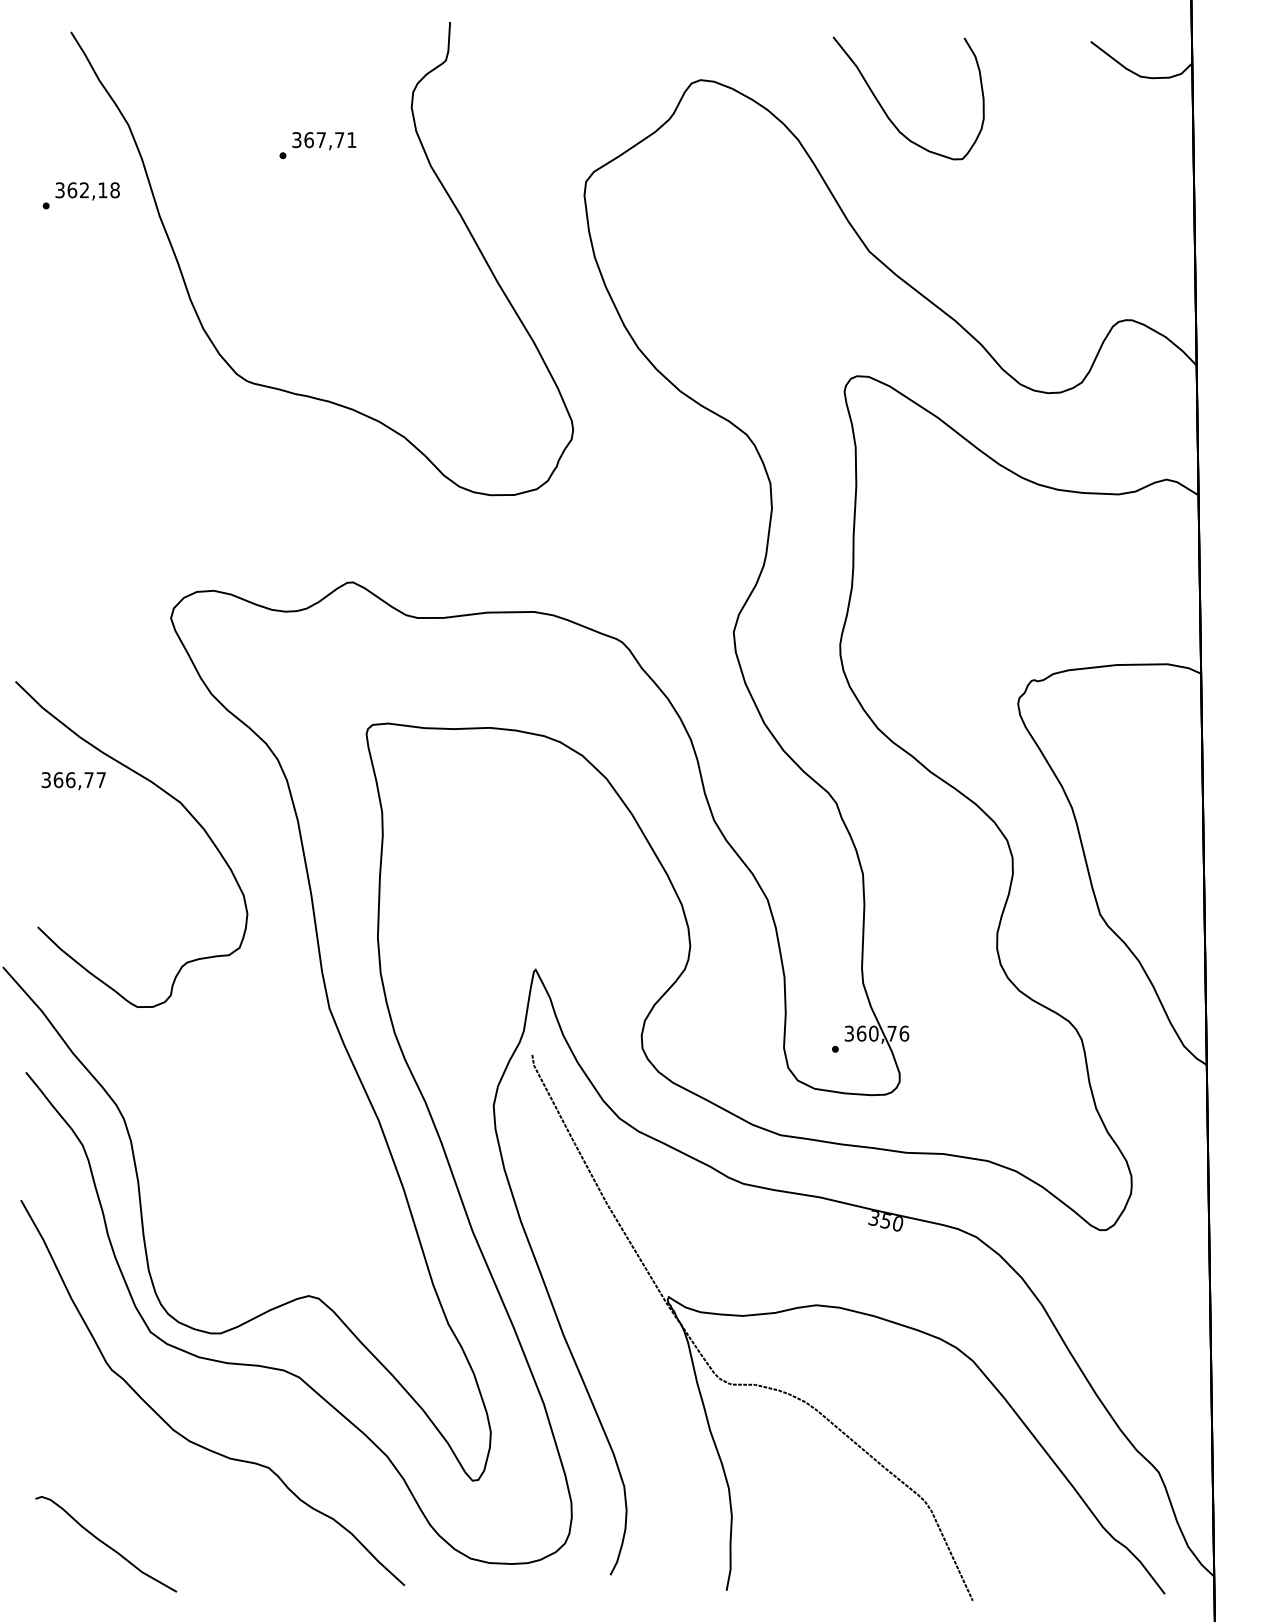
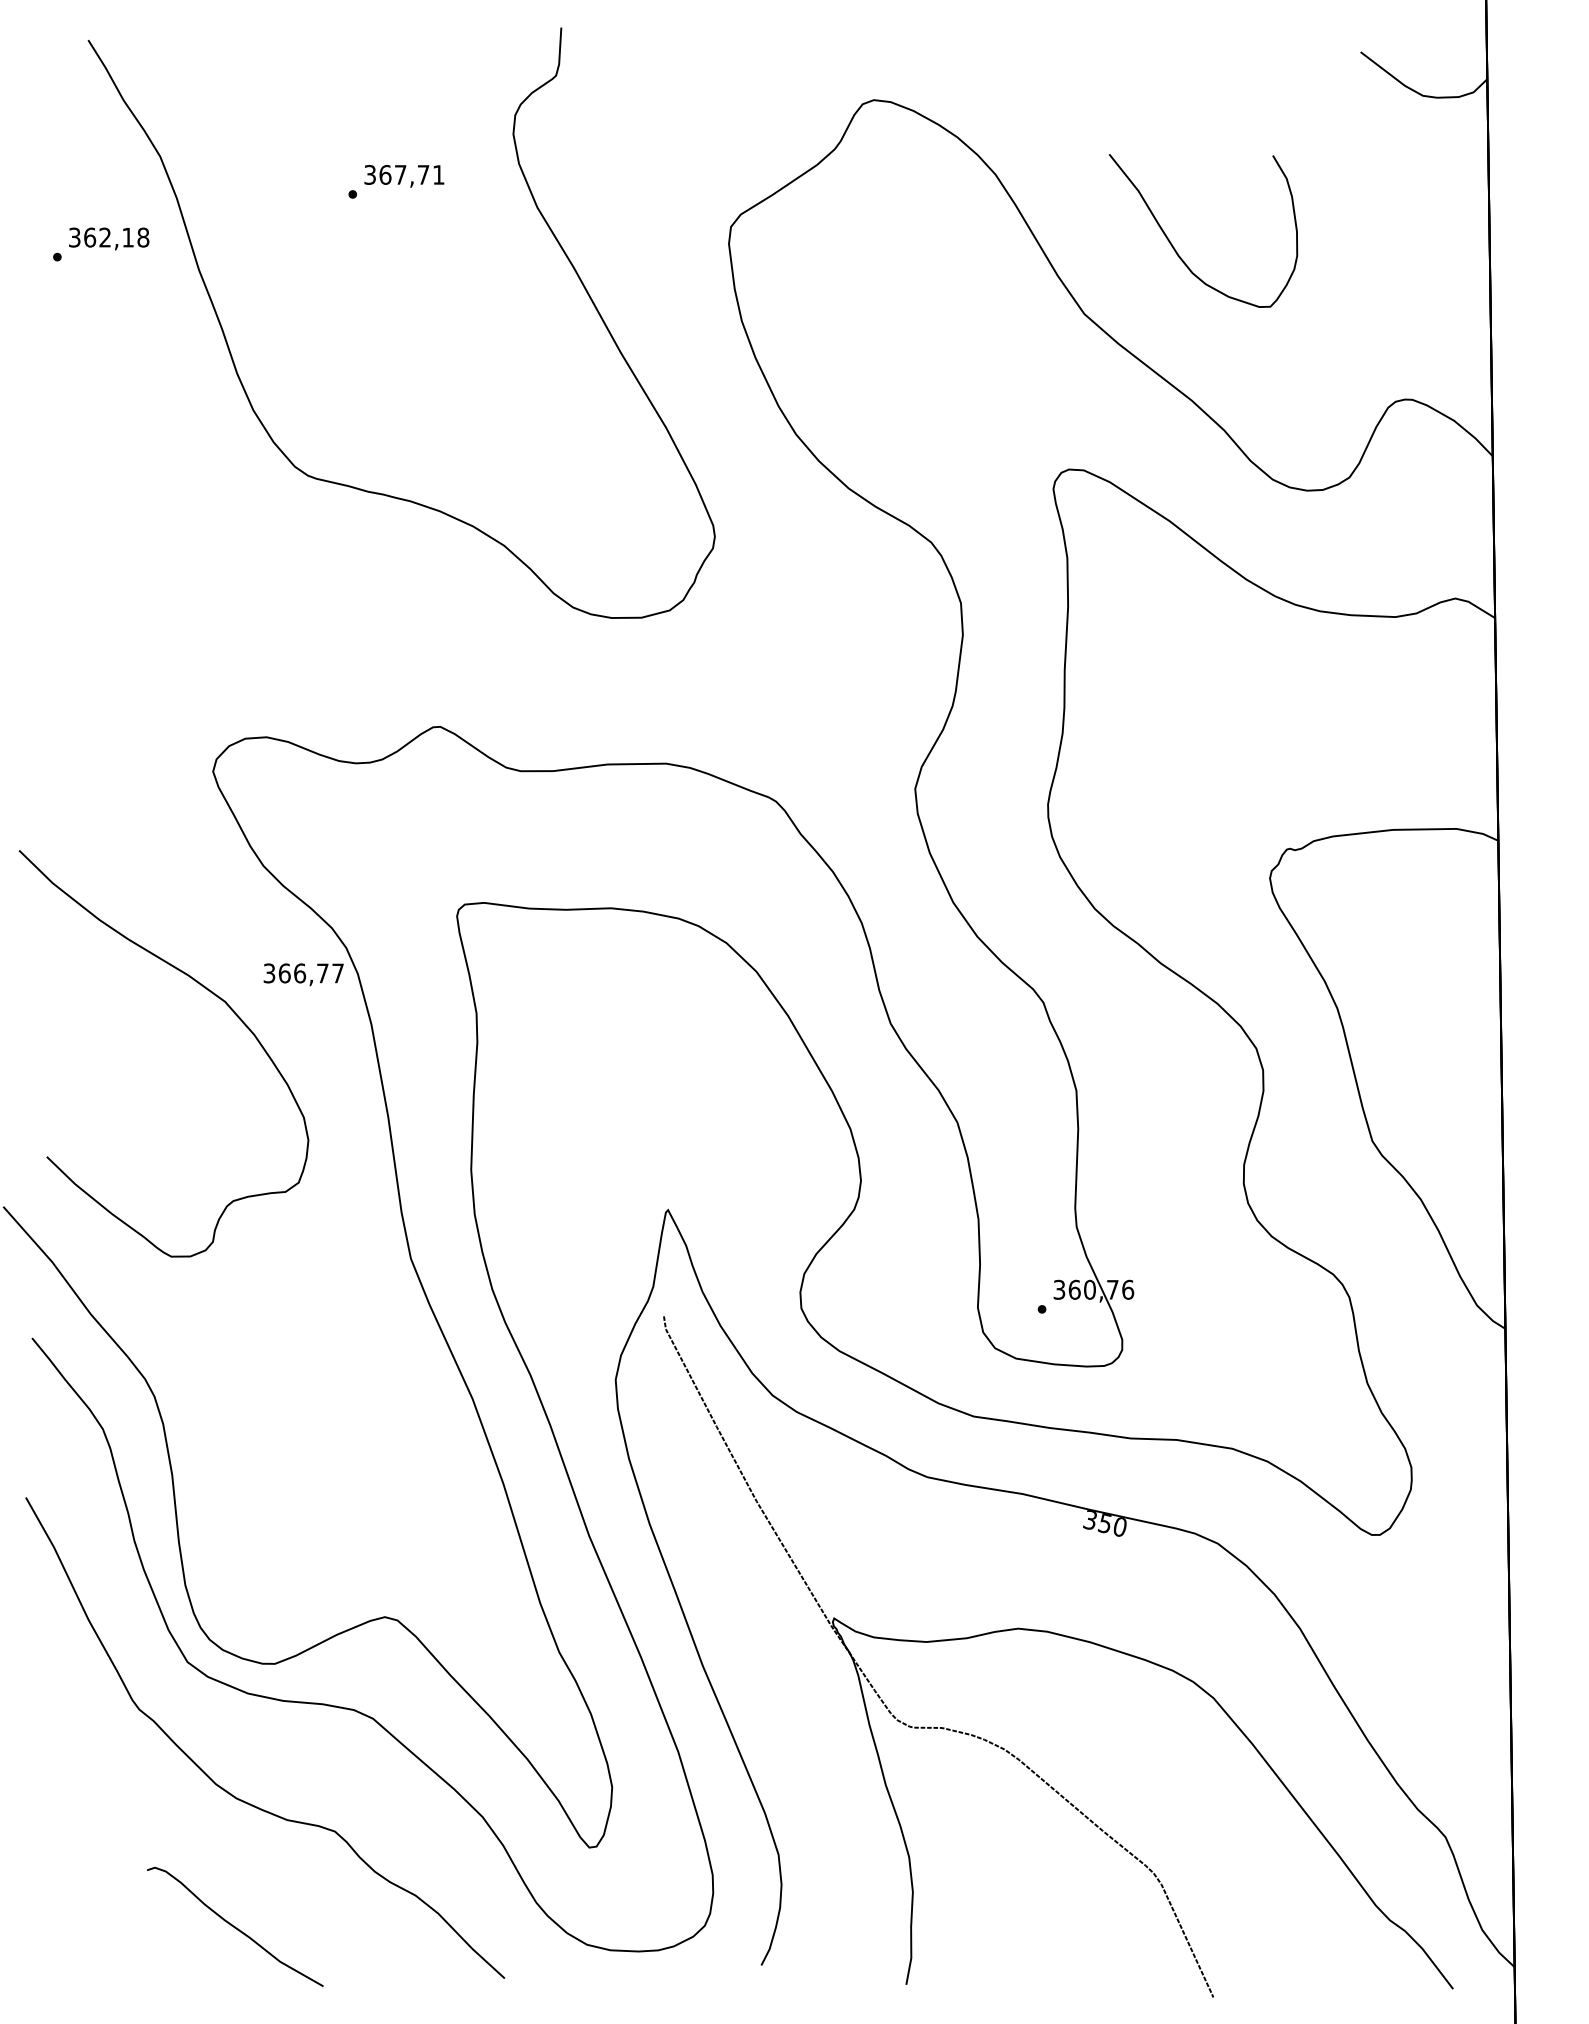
curve: (884, 110) -> (1173, 245), moved
text: (73, 780) -> (303, 974), moved
curve: (106, 1543) -> (235, 1926), moved

